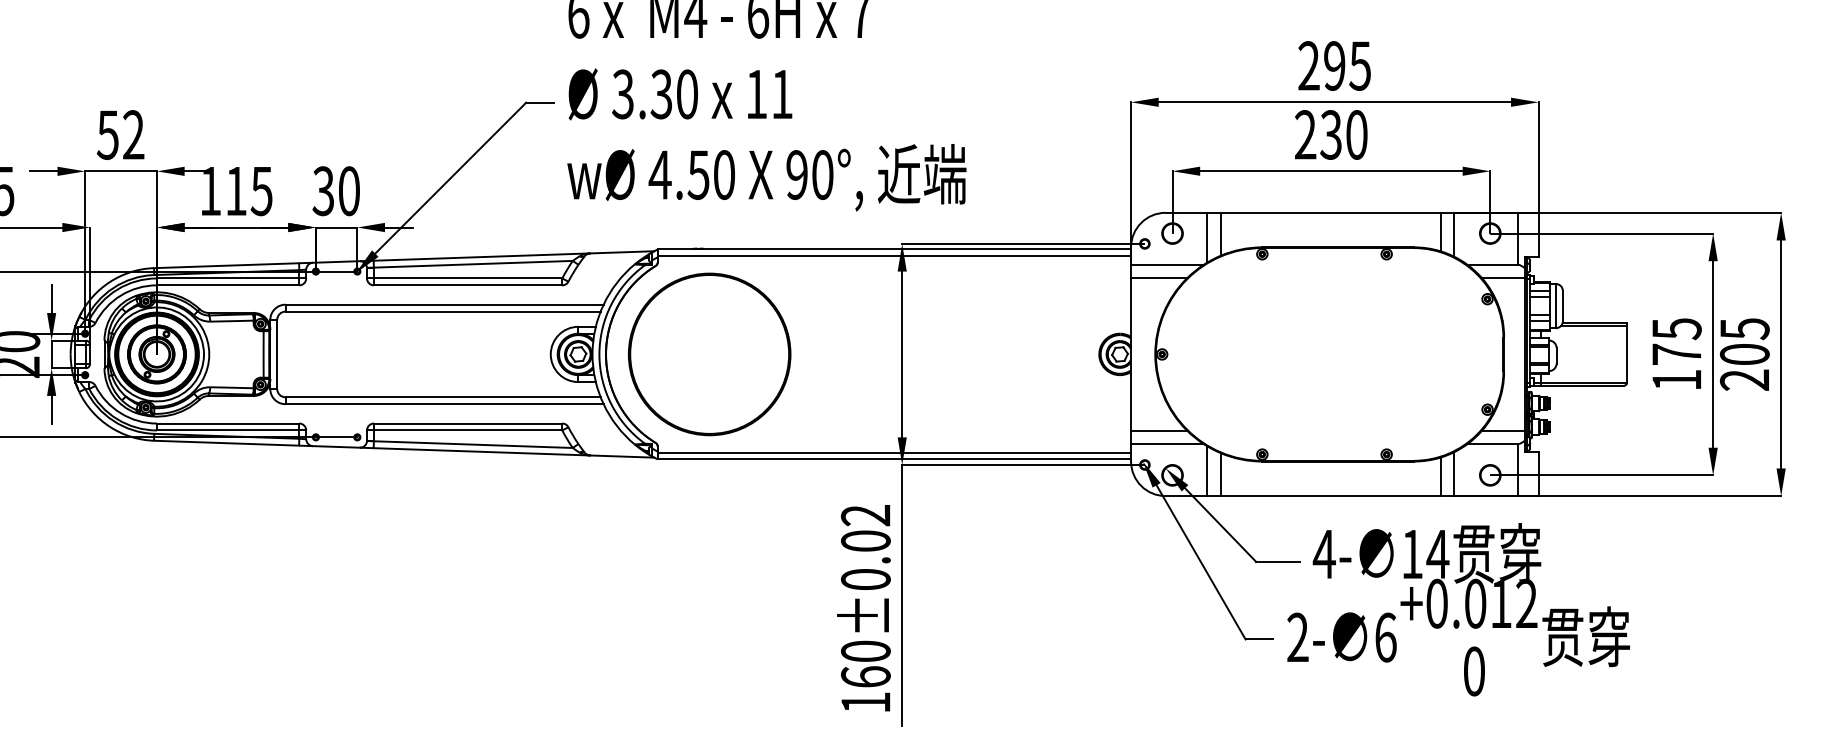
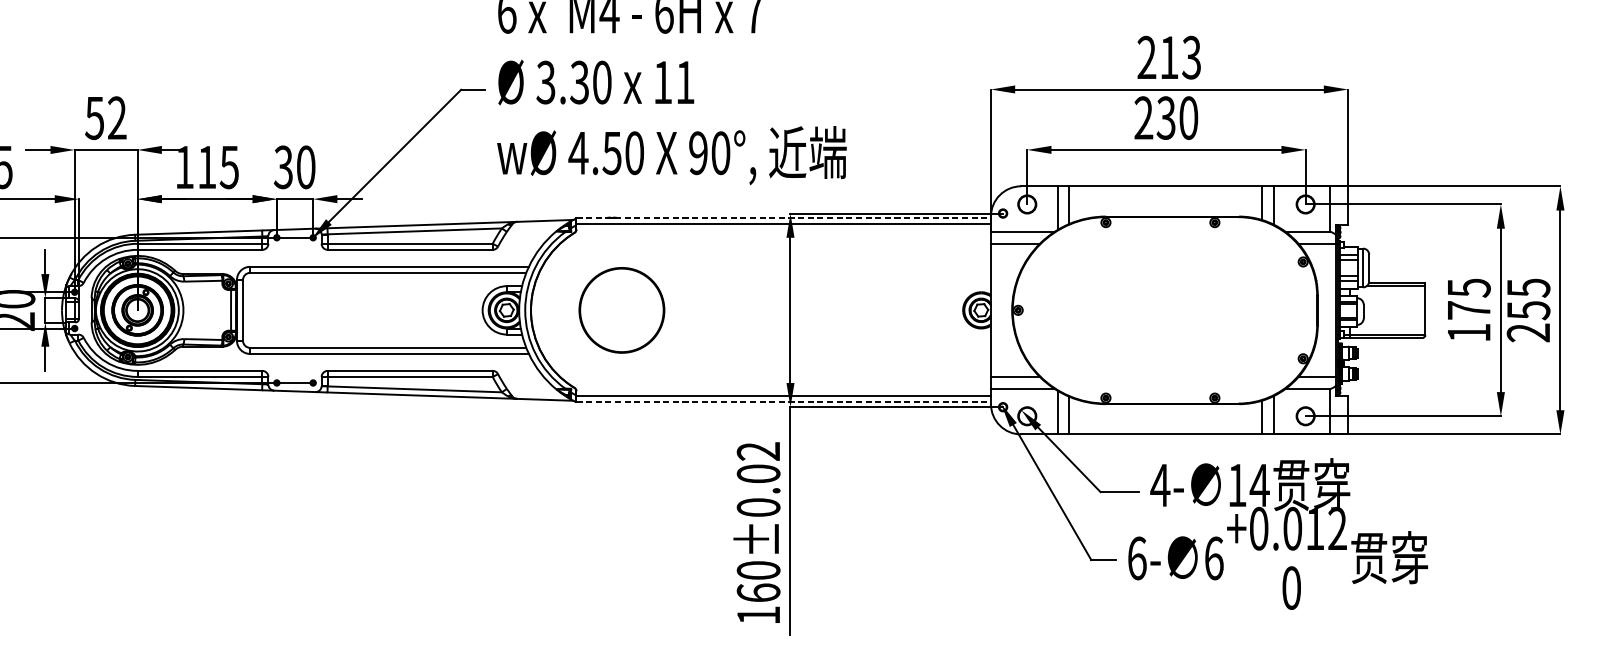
text: (1347, 65) -> (1180, 57), 295 -> 213
line: (894, 249) -> (783, 218), solid -> dashed
part: (709, 354) -> (621, 310), size x0.6
text: (1744, 354) -> (1528, 310), 205 -> 255
line: (894, 459) -> (783, 402), solid -> dashed
text: (1297, 637) -> (1136, 558), 2- -> 6-

